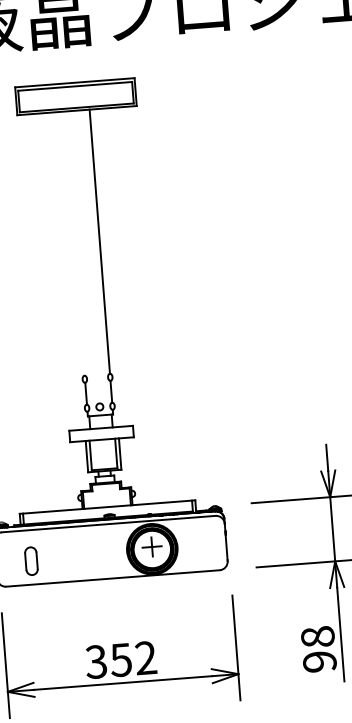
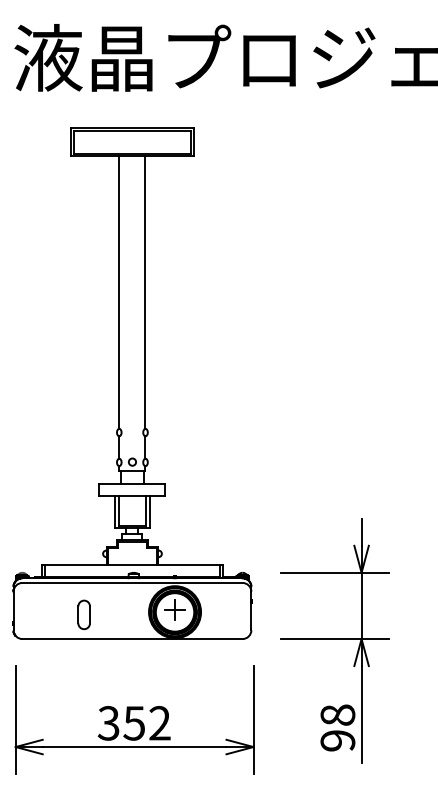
line: (74, 243) -> (119, 292), added
part: (30, 560) -> (83, 614), moved

